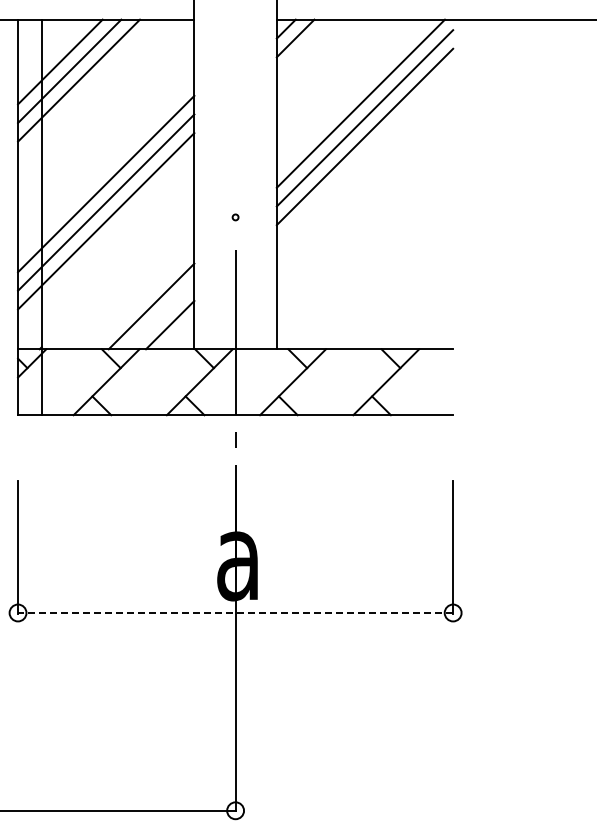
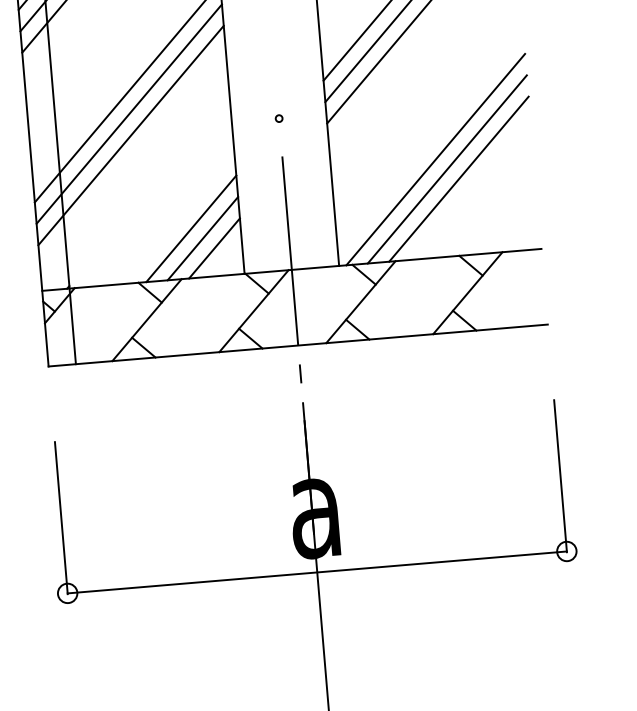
line: (368, 264) -> (436, 159), added
line: (377, 273) -> (447, 169), added
line: (386, 282) -> (458, 178), added
line: (160, 315) -> (202, 238), added
line: (235, 613) -> (317, 573), dashed -> solid

